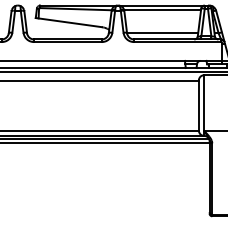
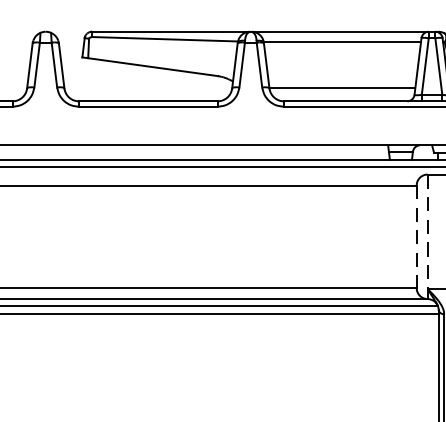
line: (204, 103) -> (428, 232), solid -> dashed
line: (198, 106) -> (415, 238), solid -> dashed

